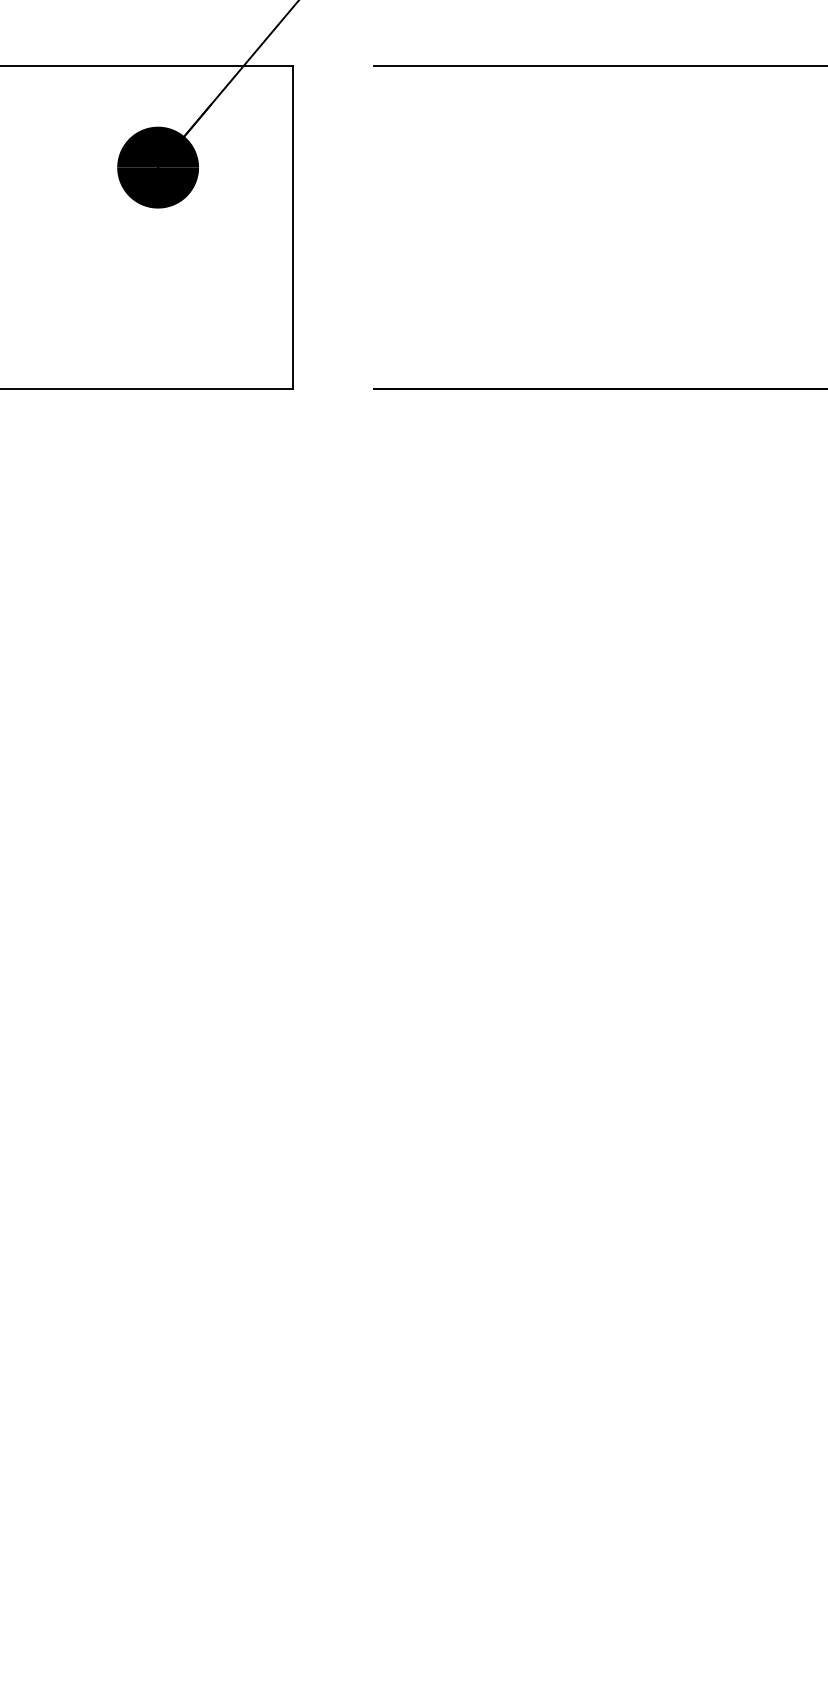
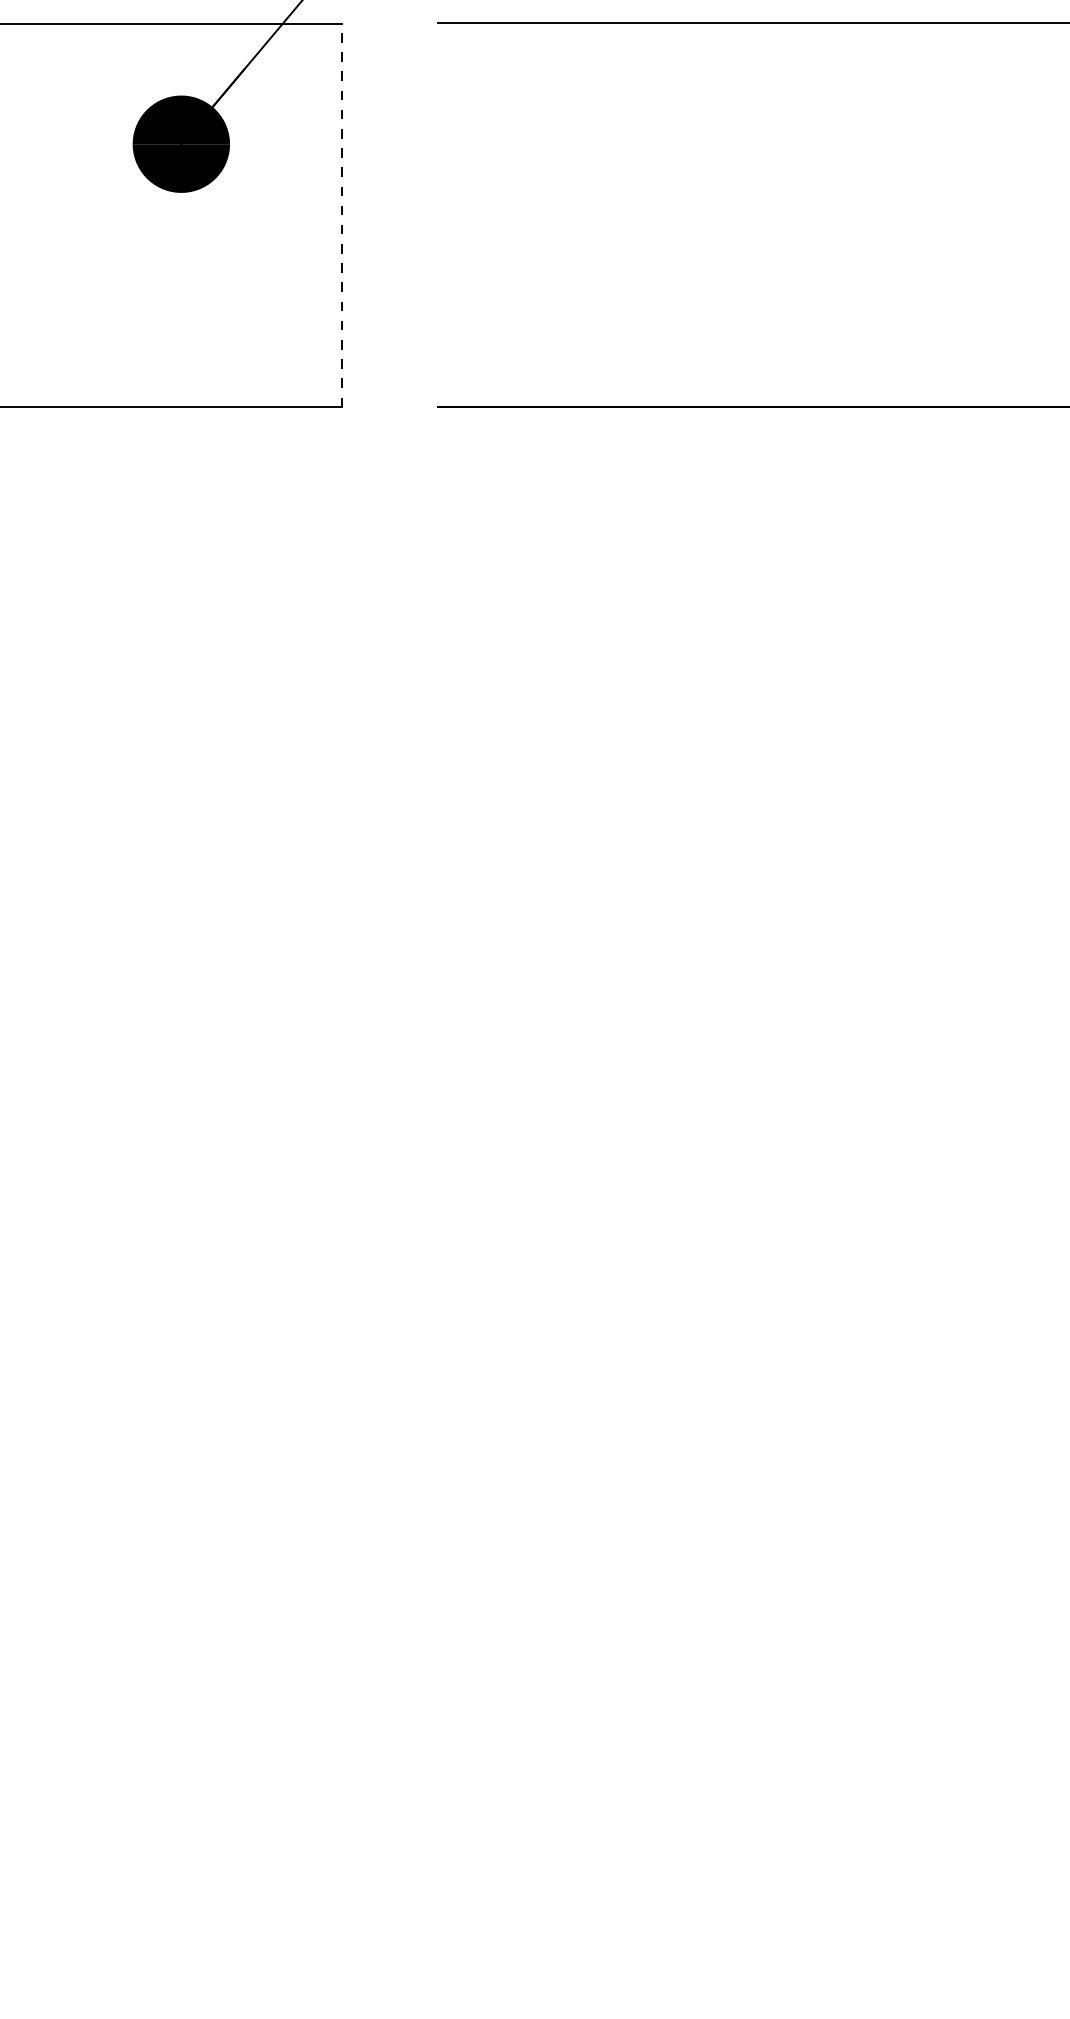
line: (293, 227) -> (342, 215), solid -> dashed

